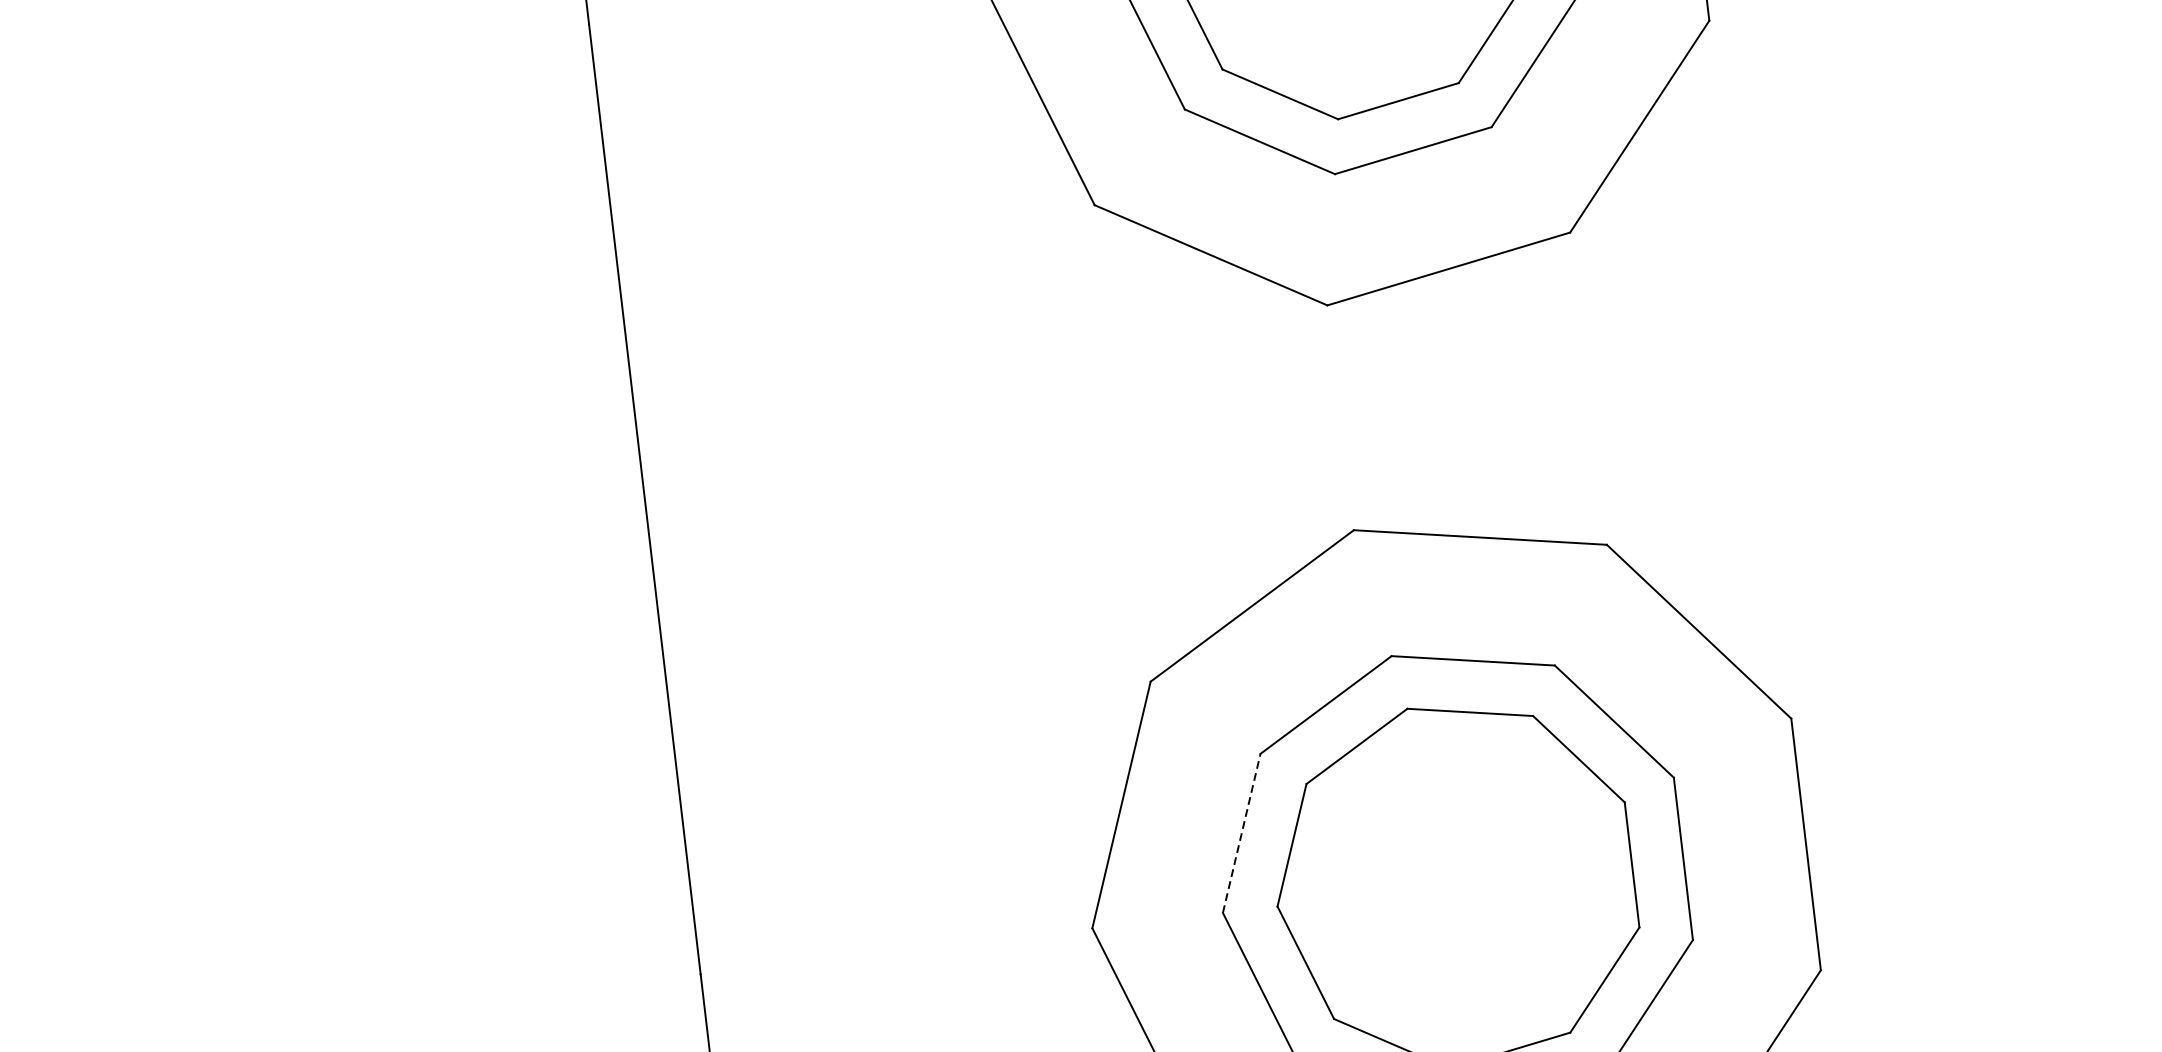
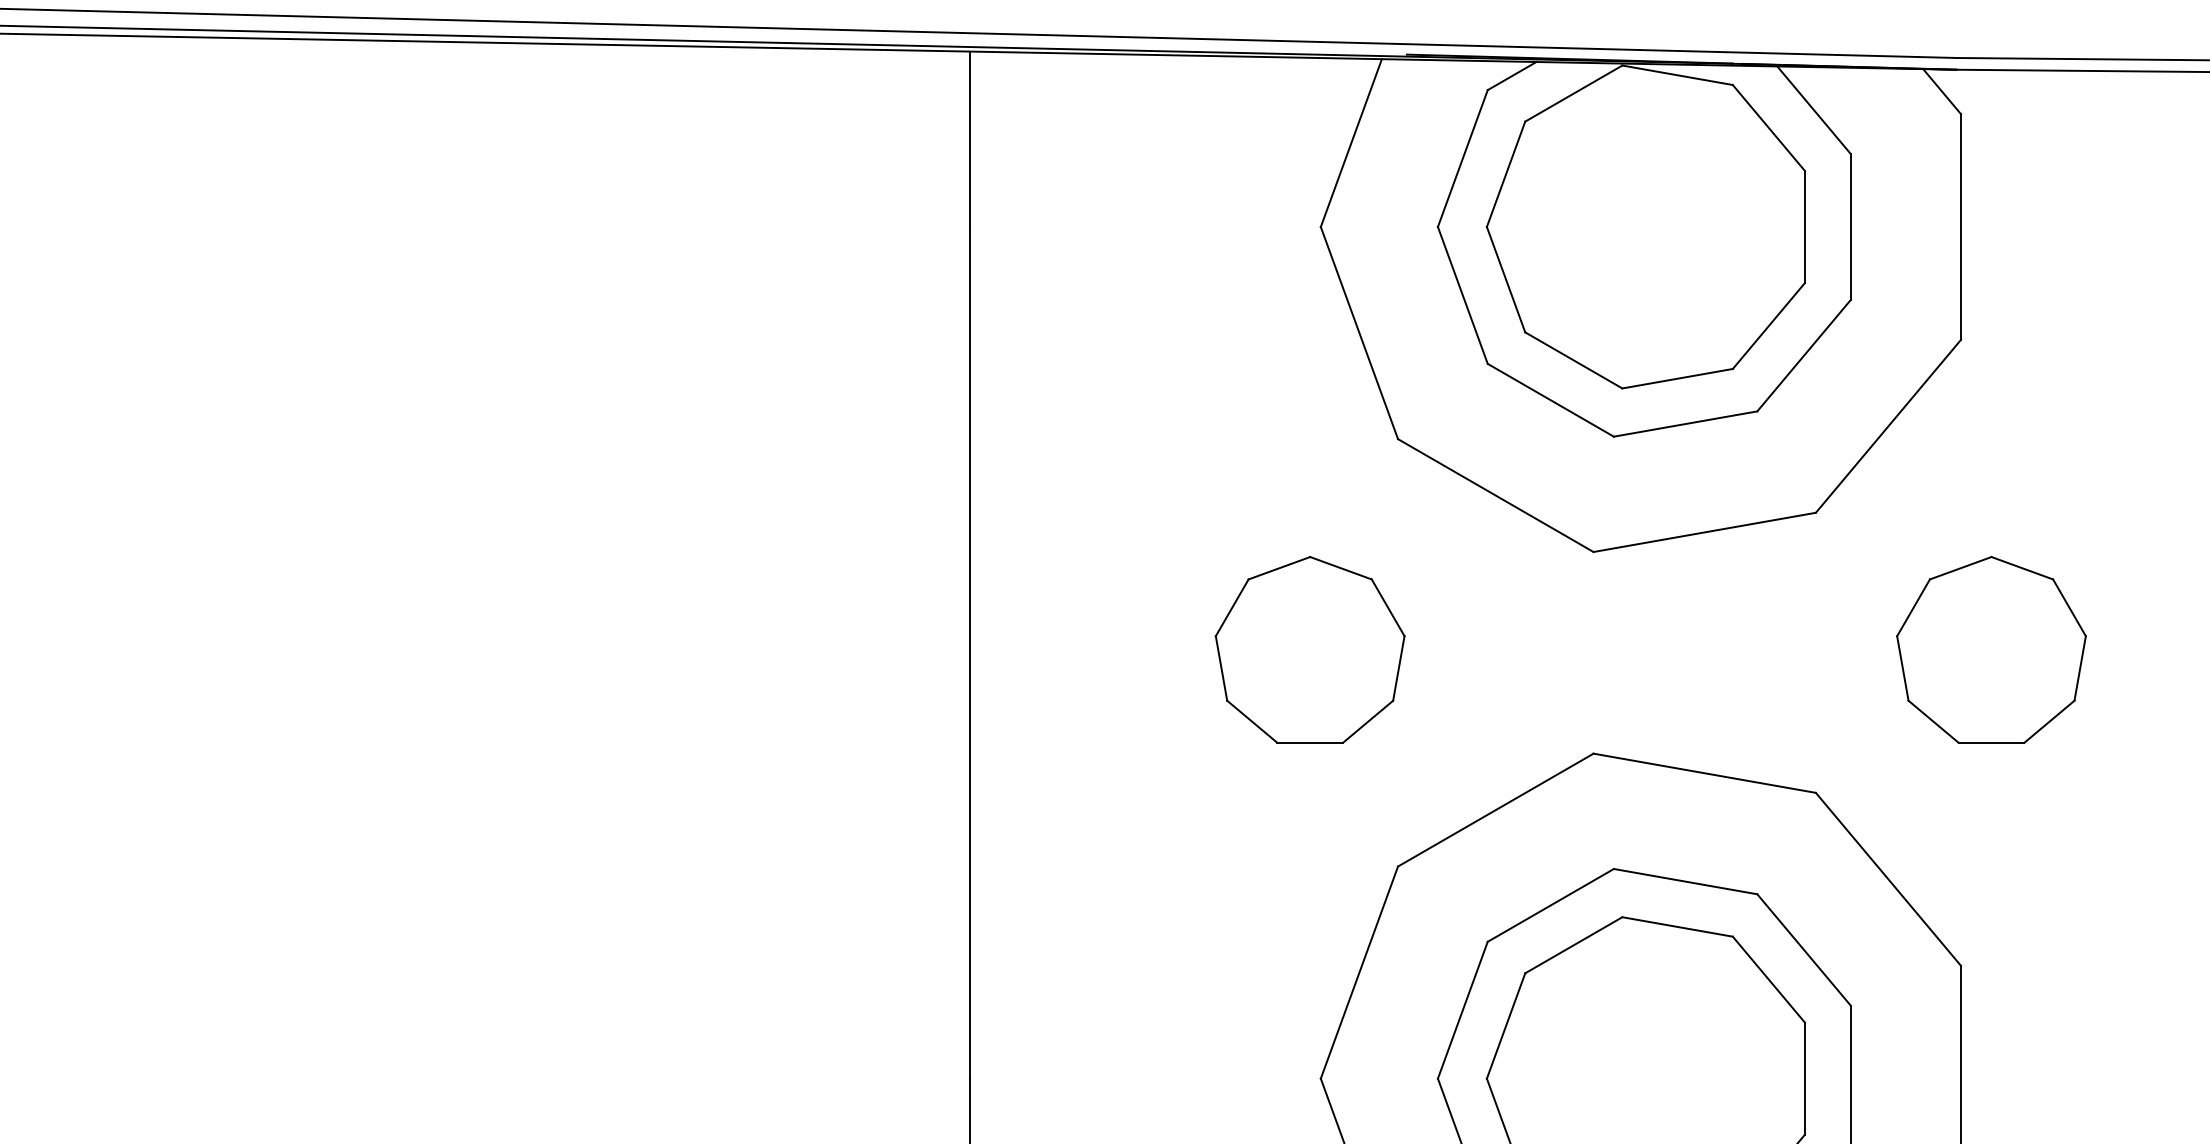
part: (1783, 361) -> (1991, 649), added
part: (1023, 451) -> (1309, 649), added
line: (1241, 833) -> (1462, 1010), dashed -> solid

